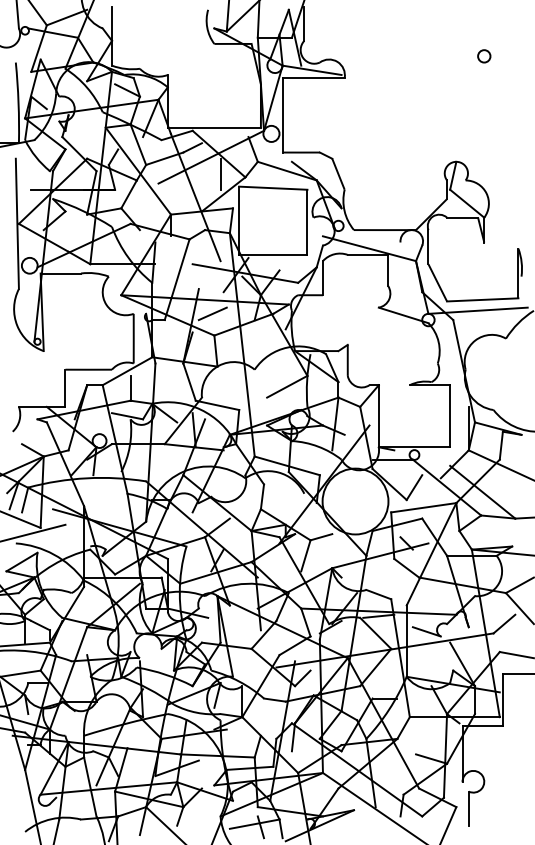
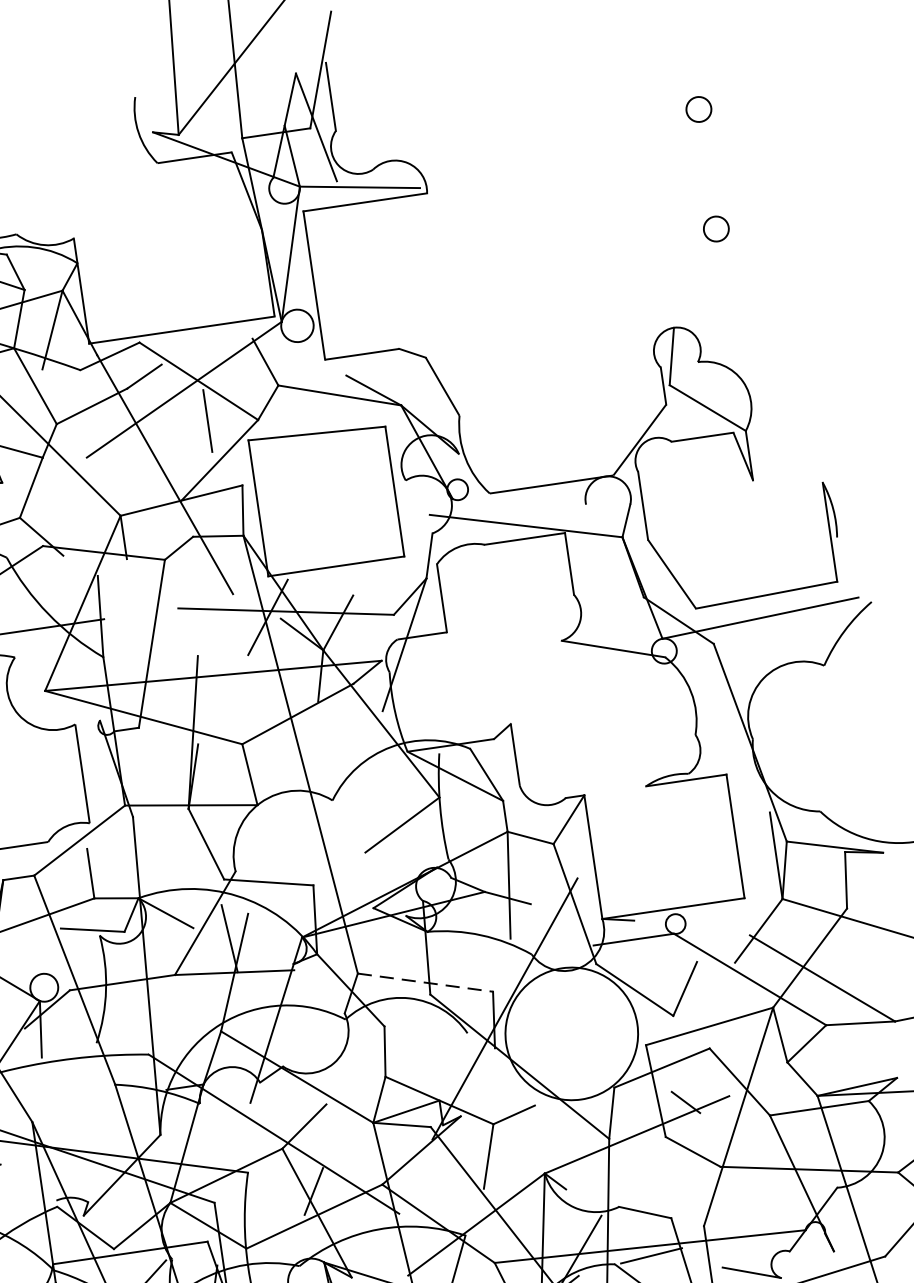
circle: (484, 116) -> (716, 229), added
line: (212, 313) -> (232, 700), removed
line: (287, 465) -> (425, 981), solid -> dashed

